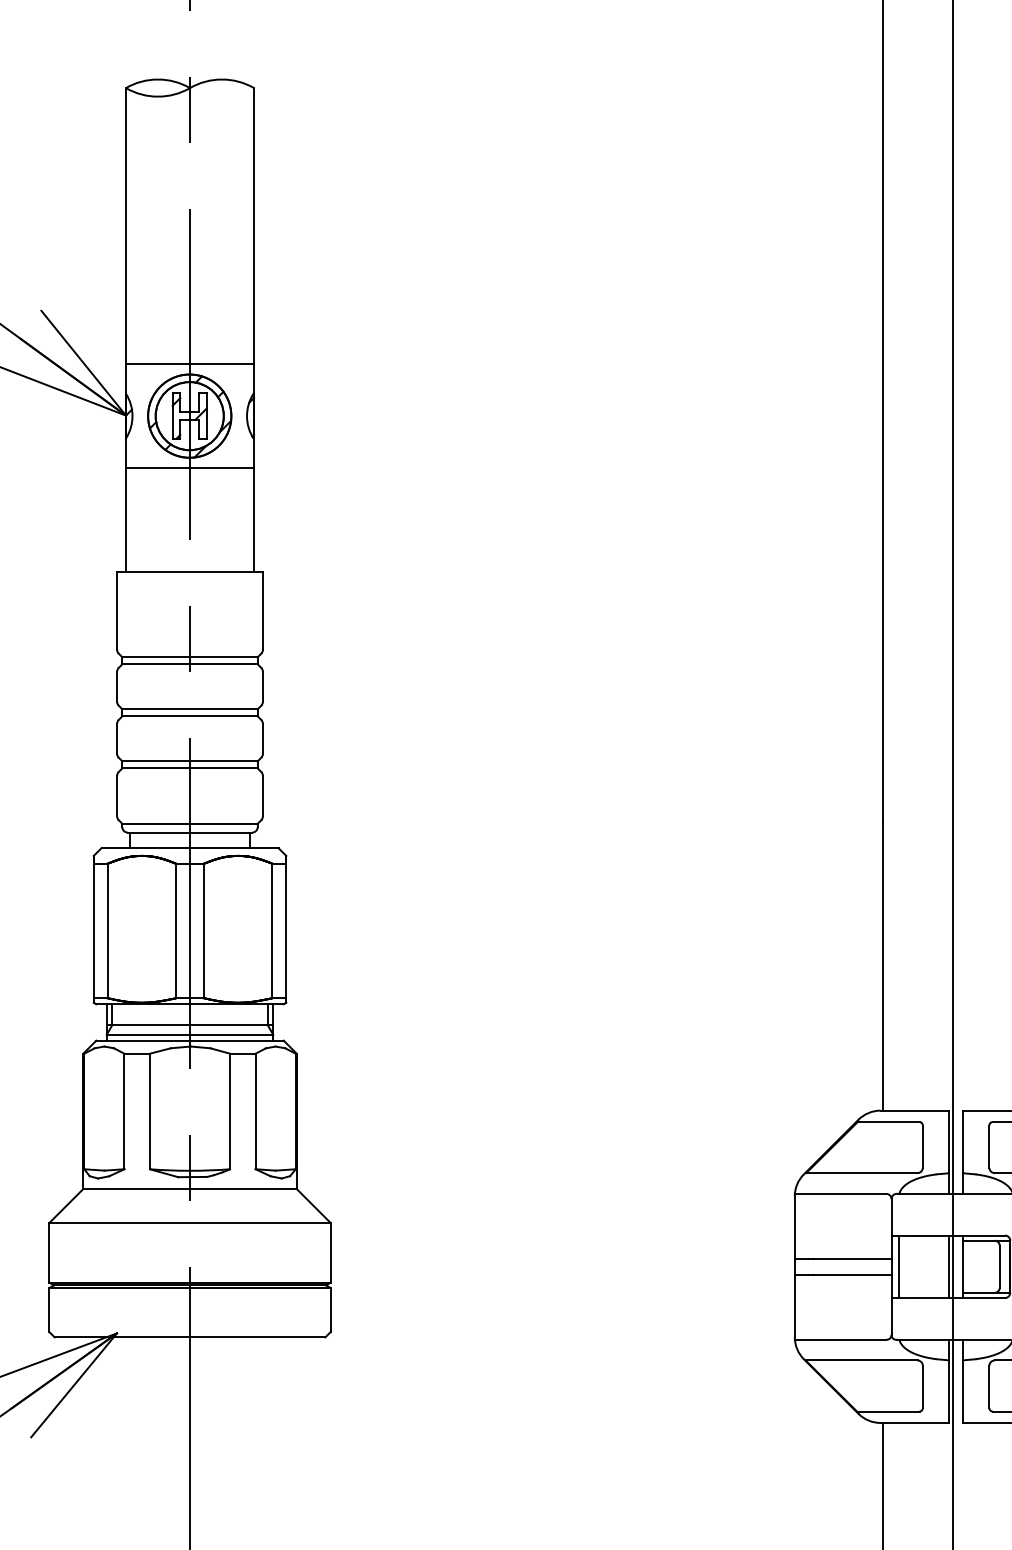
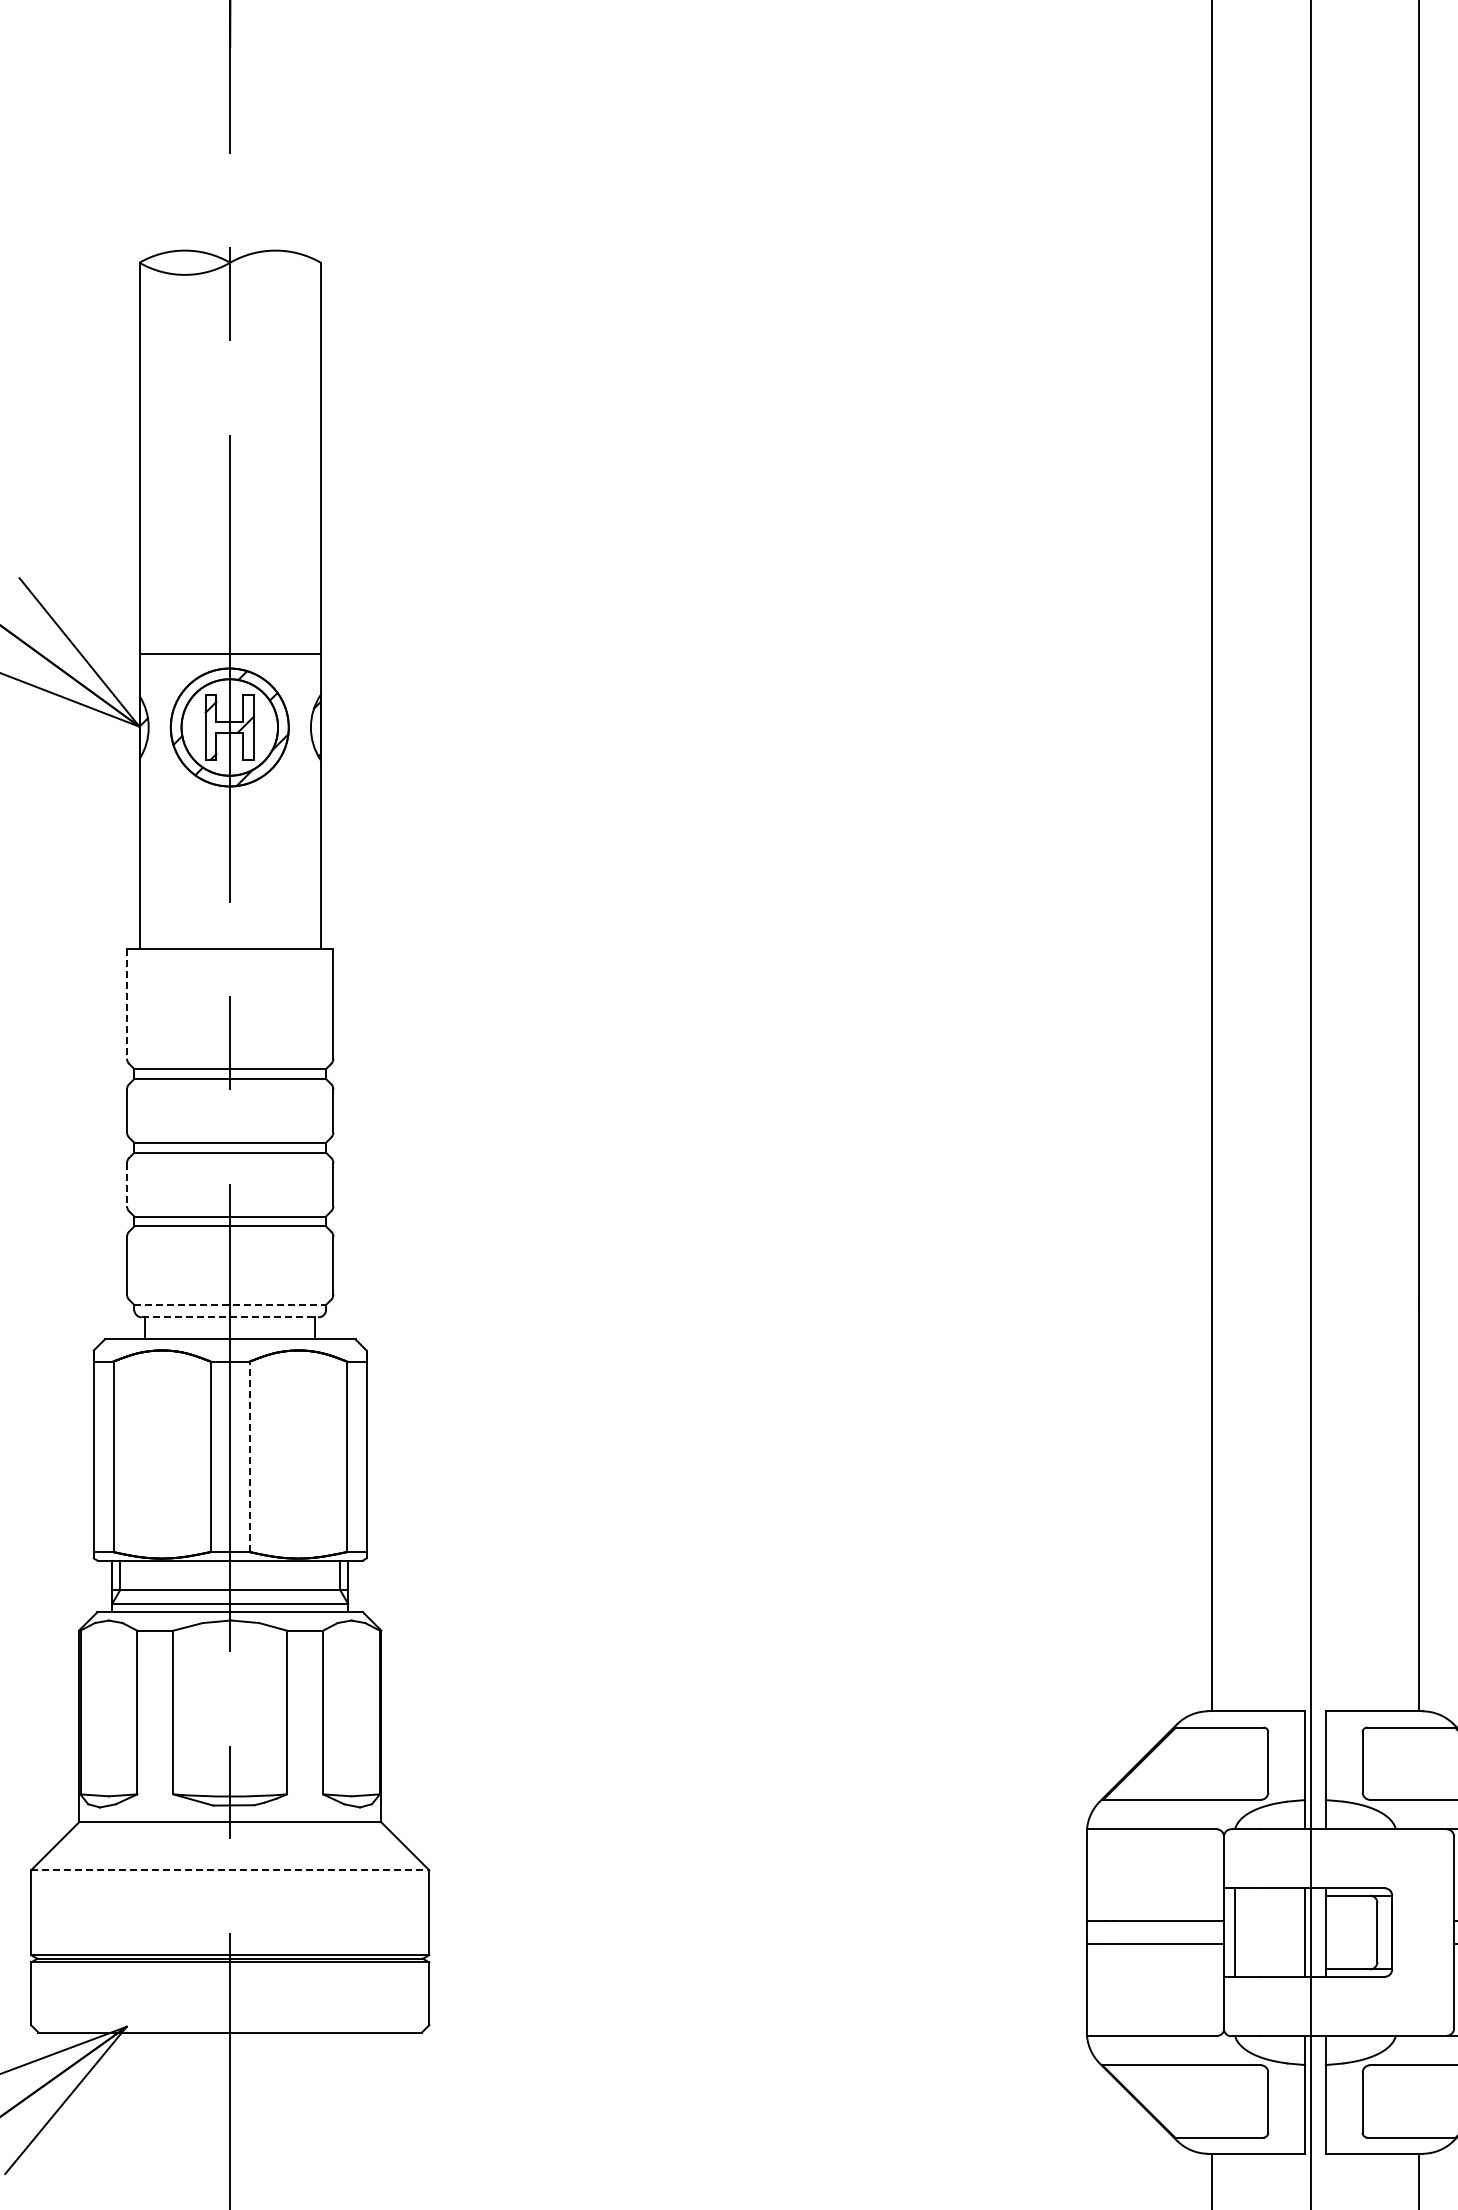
line: (189, 468) -> (229, 801), removed
line: (117, 610) -> (127, 1003), solid -> dashed
line: (117, 739) -> (127, 1185), solid -> dashed
line: (190, 824) -> (230, 1305), solid -> dashed
line: (190, 832) -> (230, 1317), solid -> dashed
line: (203, 930) -> (249, 1456), solid -> dashed
line: (190, 1222) -> (230, 1870), solid -> dashed

